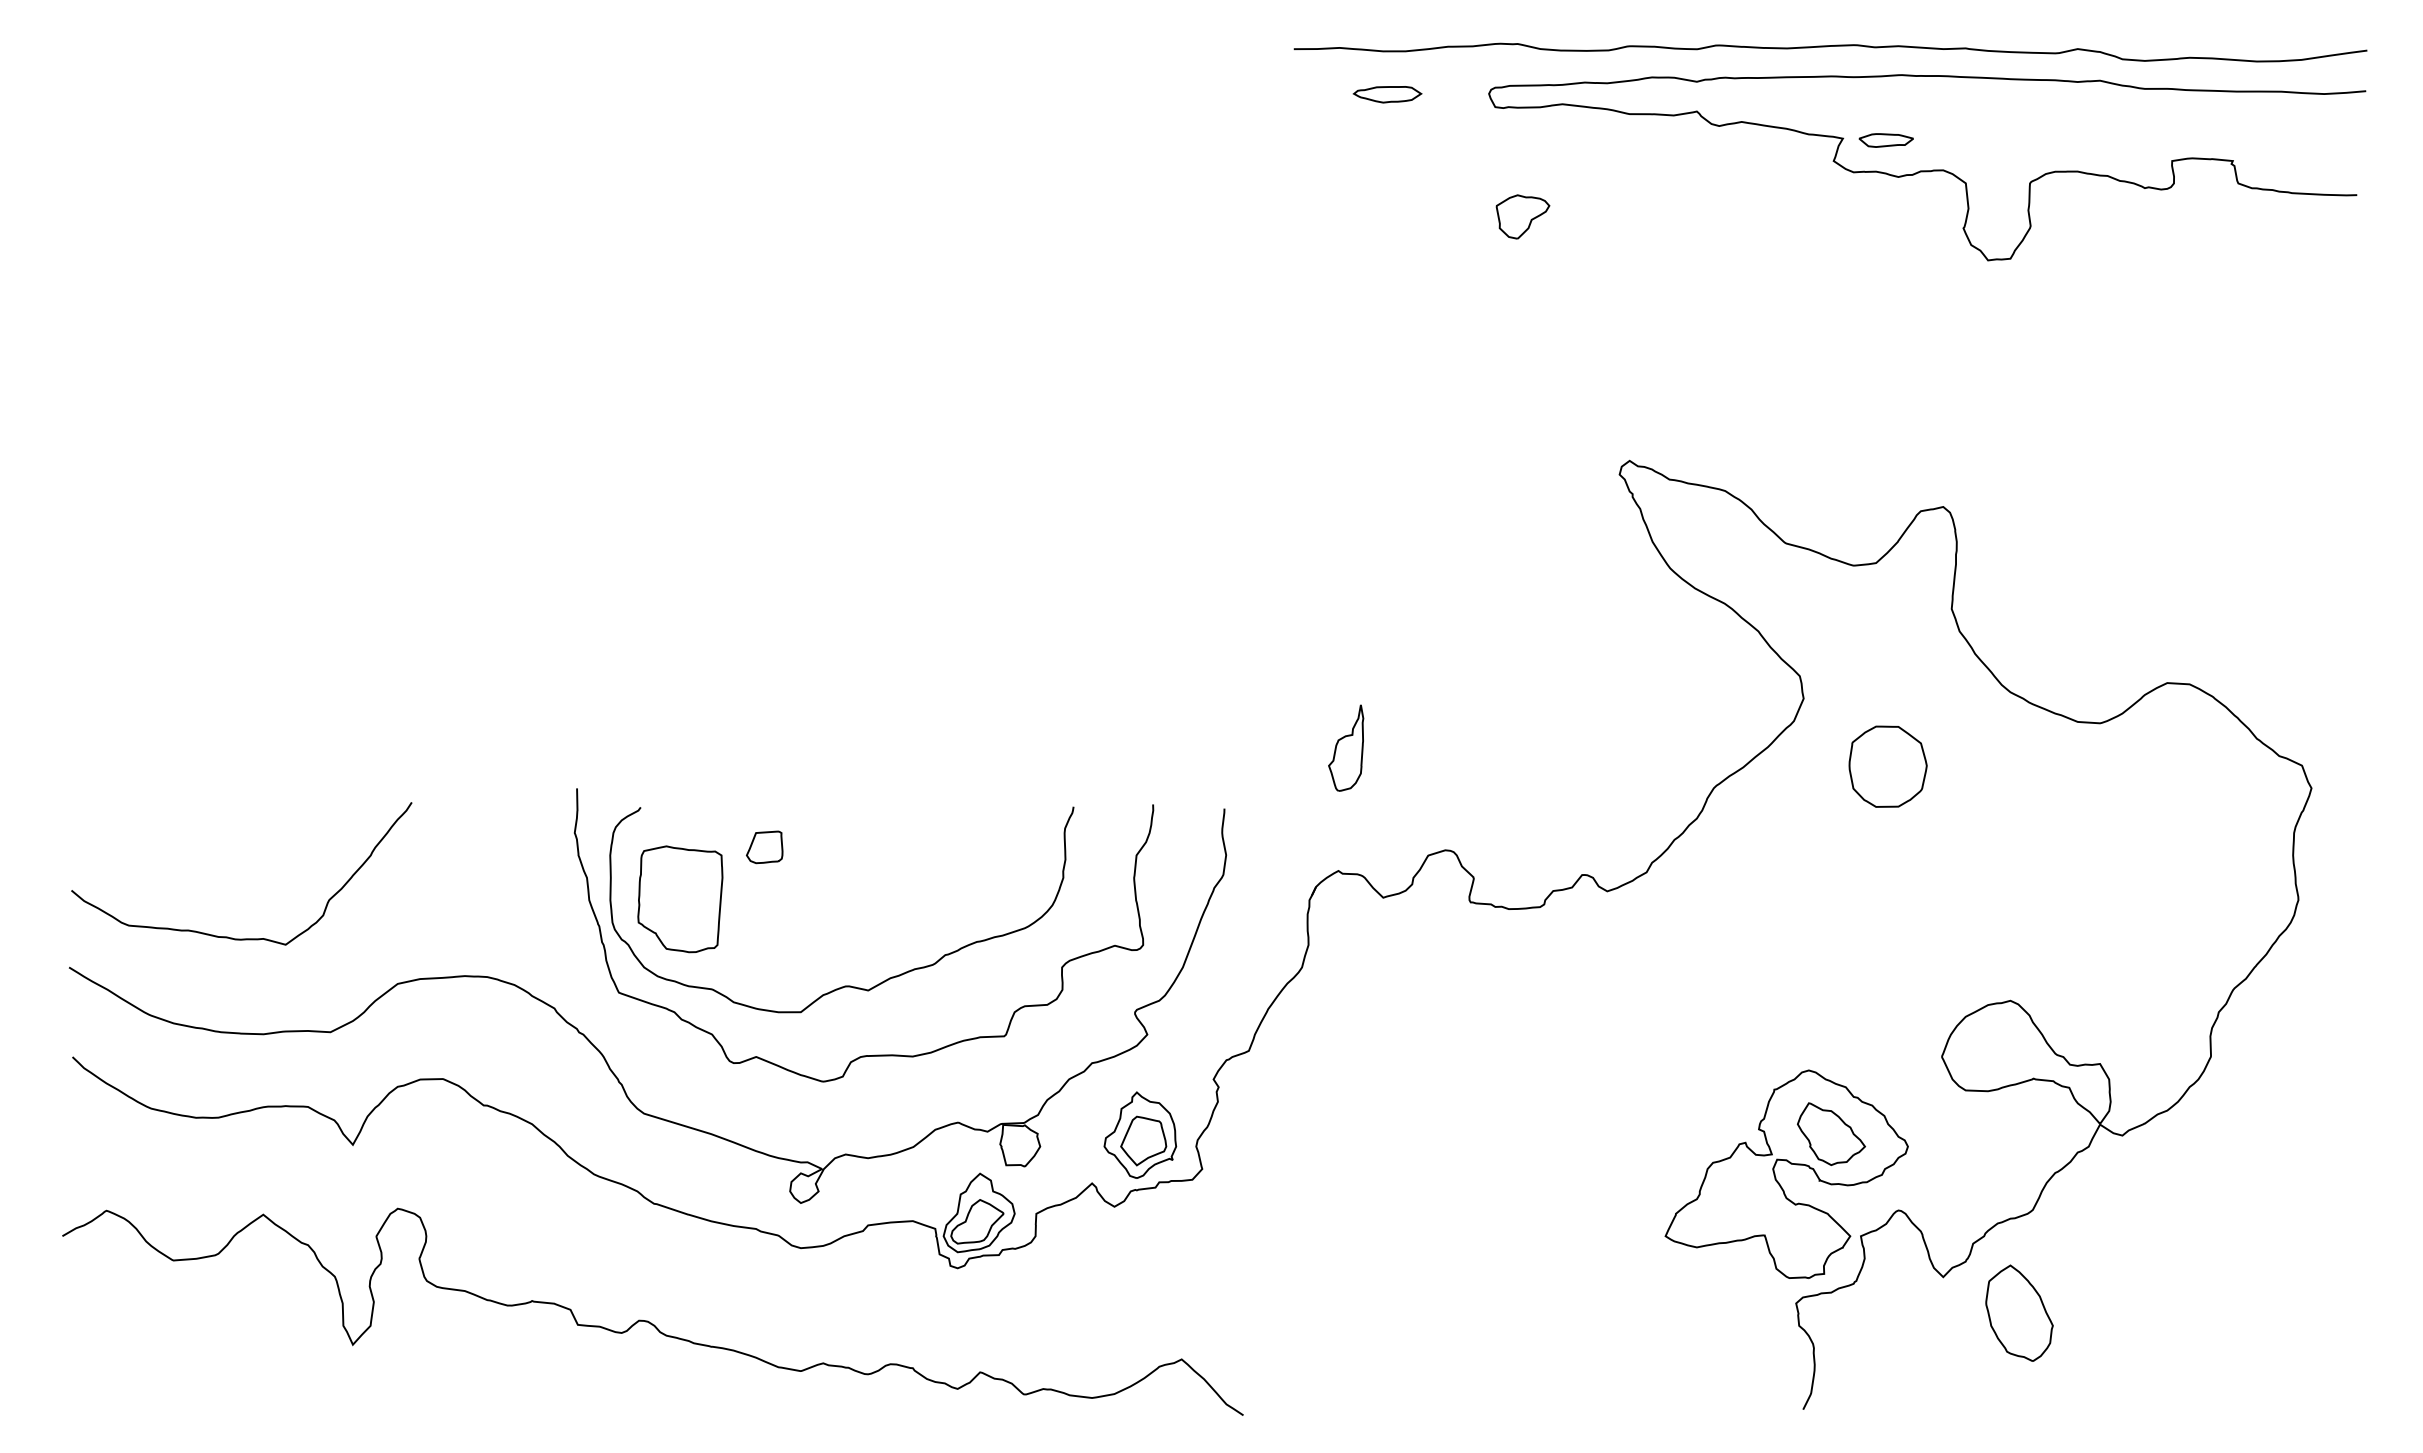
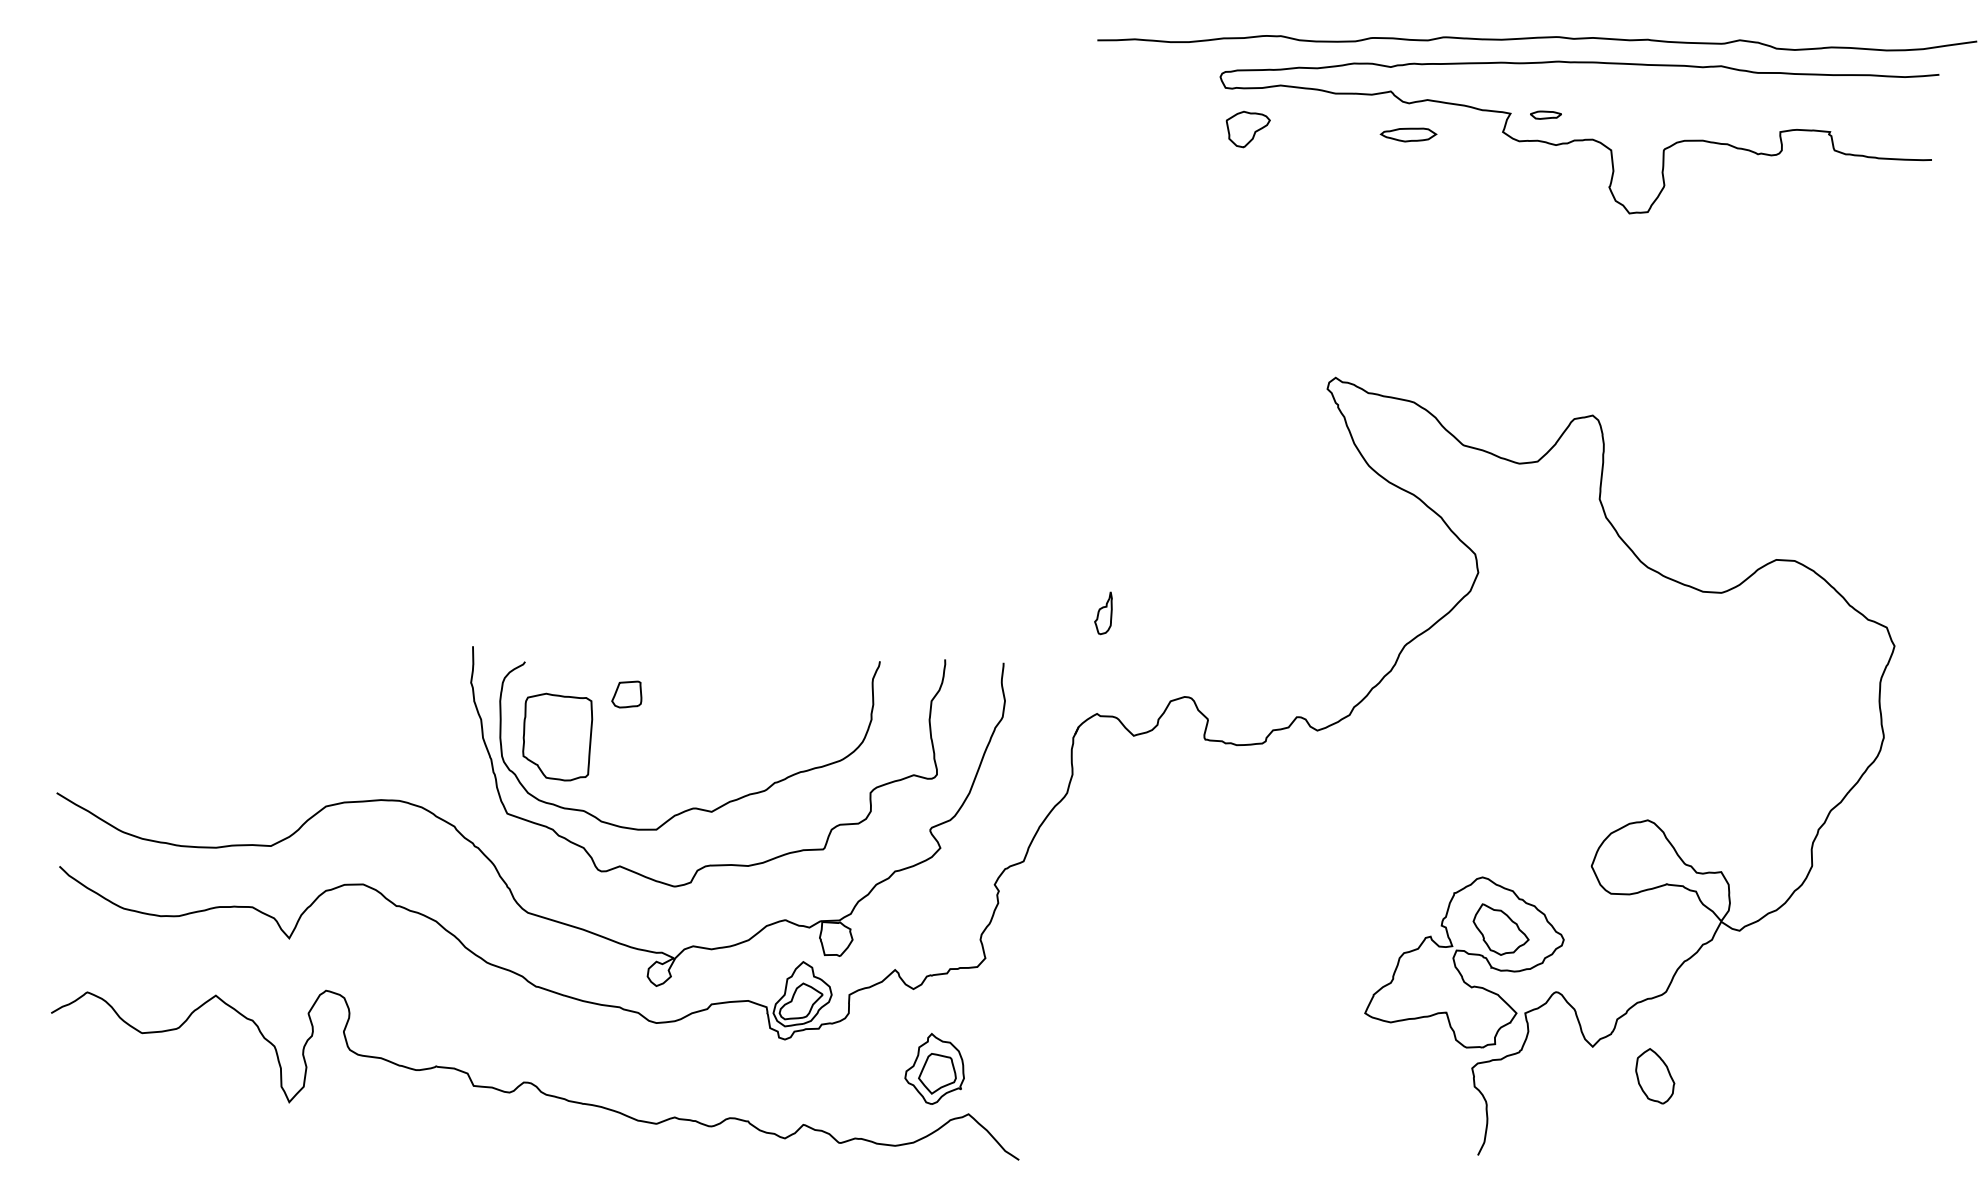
curve: (1827, 47) -> (1534, 38), moved
part: (1387, 94) -> (1408, 134), moved
part: (1885, 140) -> (1545, 115), size x0.7
part: (1522, 216) -> (1247, 129), moved
part: (1346, 747) -> (1103, 612), size x0.6
part: (1887, 766) -> (1547, 628), removed
curve: (228, 936) -> (187, 767), removed
part: (1140, 1134) -> (934, 1068), moved
part: (2019, 1312) -> (1655, 1075), size x0.7

